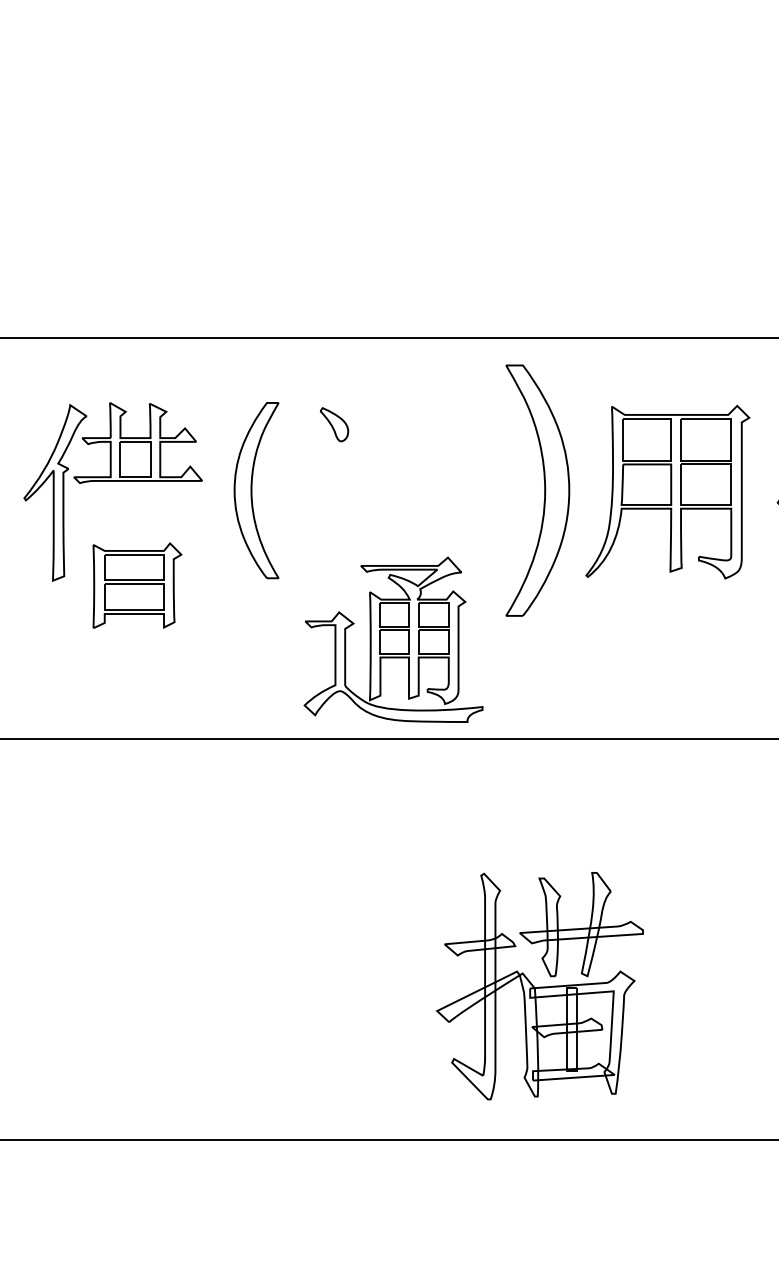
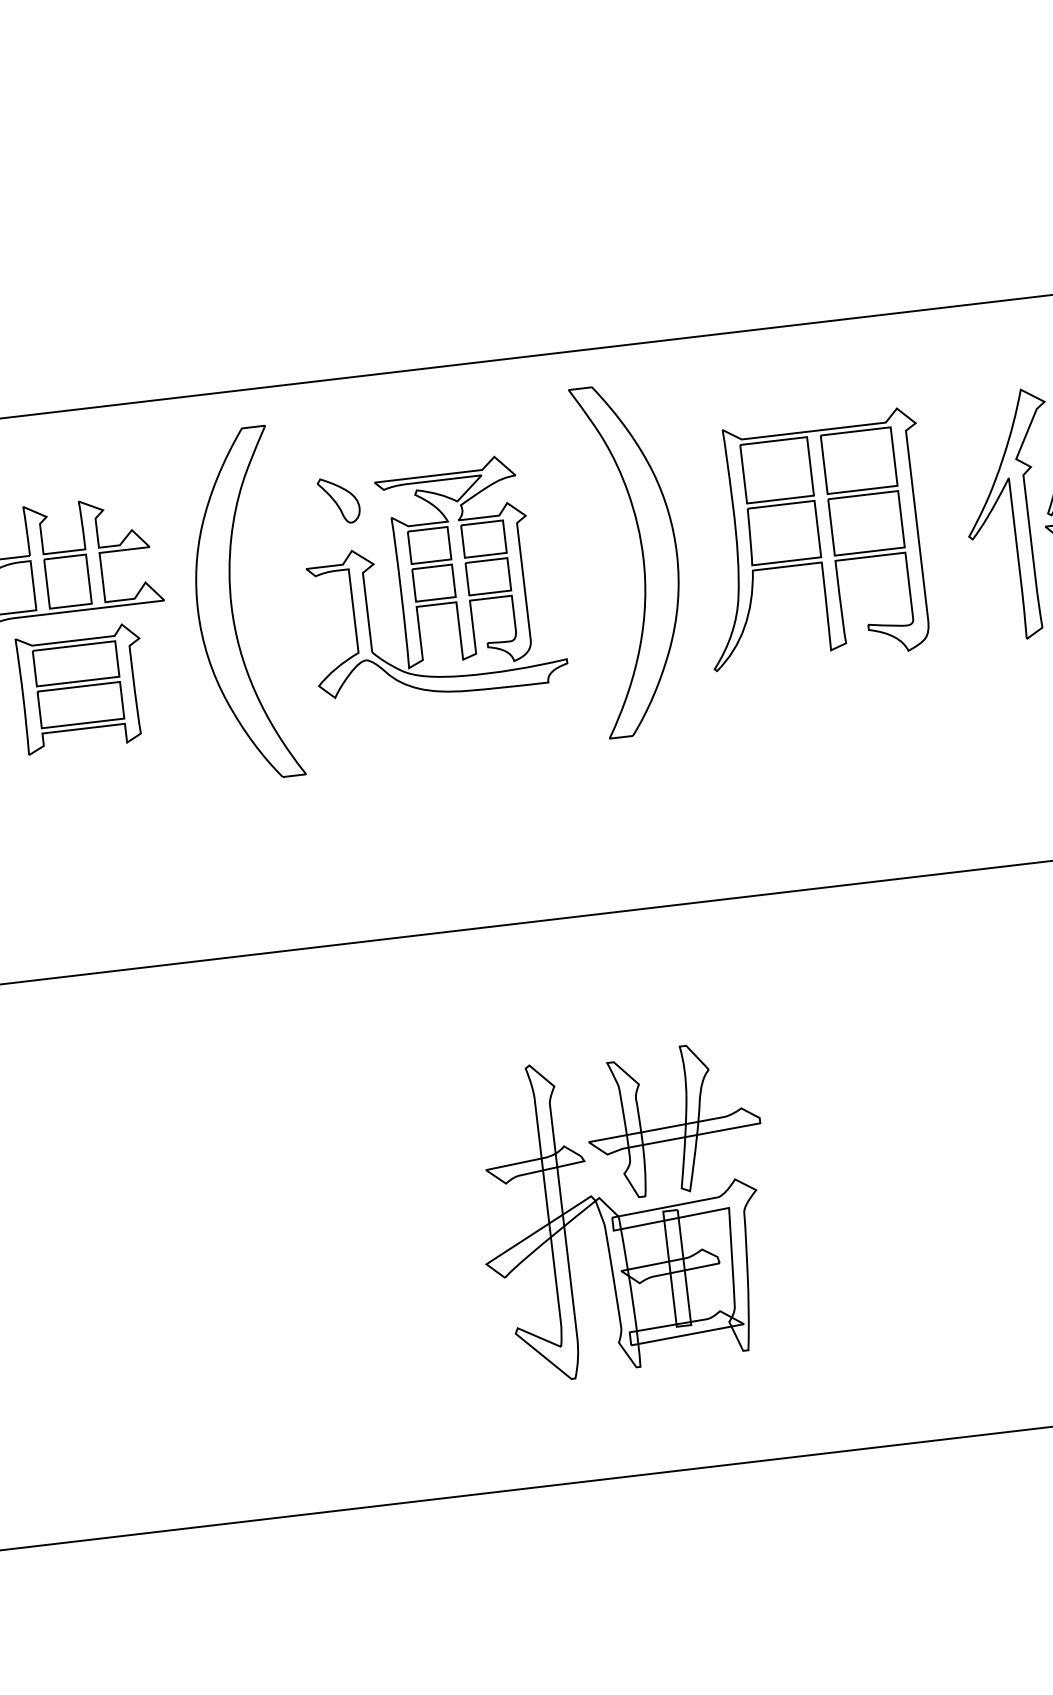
part: (256, 490) -> (241, 604), size x1.43
part: (137, 585) -> (83, 688), moved
part: (393, 639) -> (431, 579), moved
part: (539, 986) -> (624, 1213), moved

